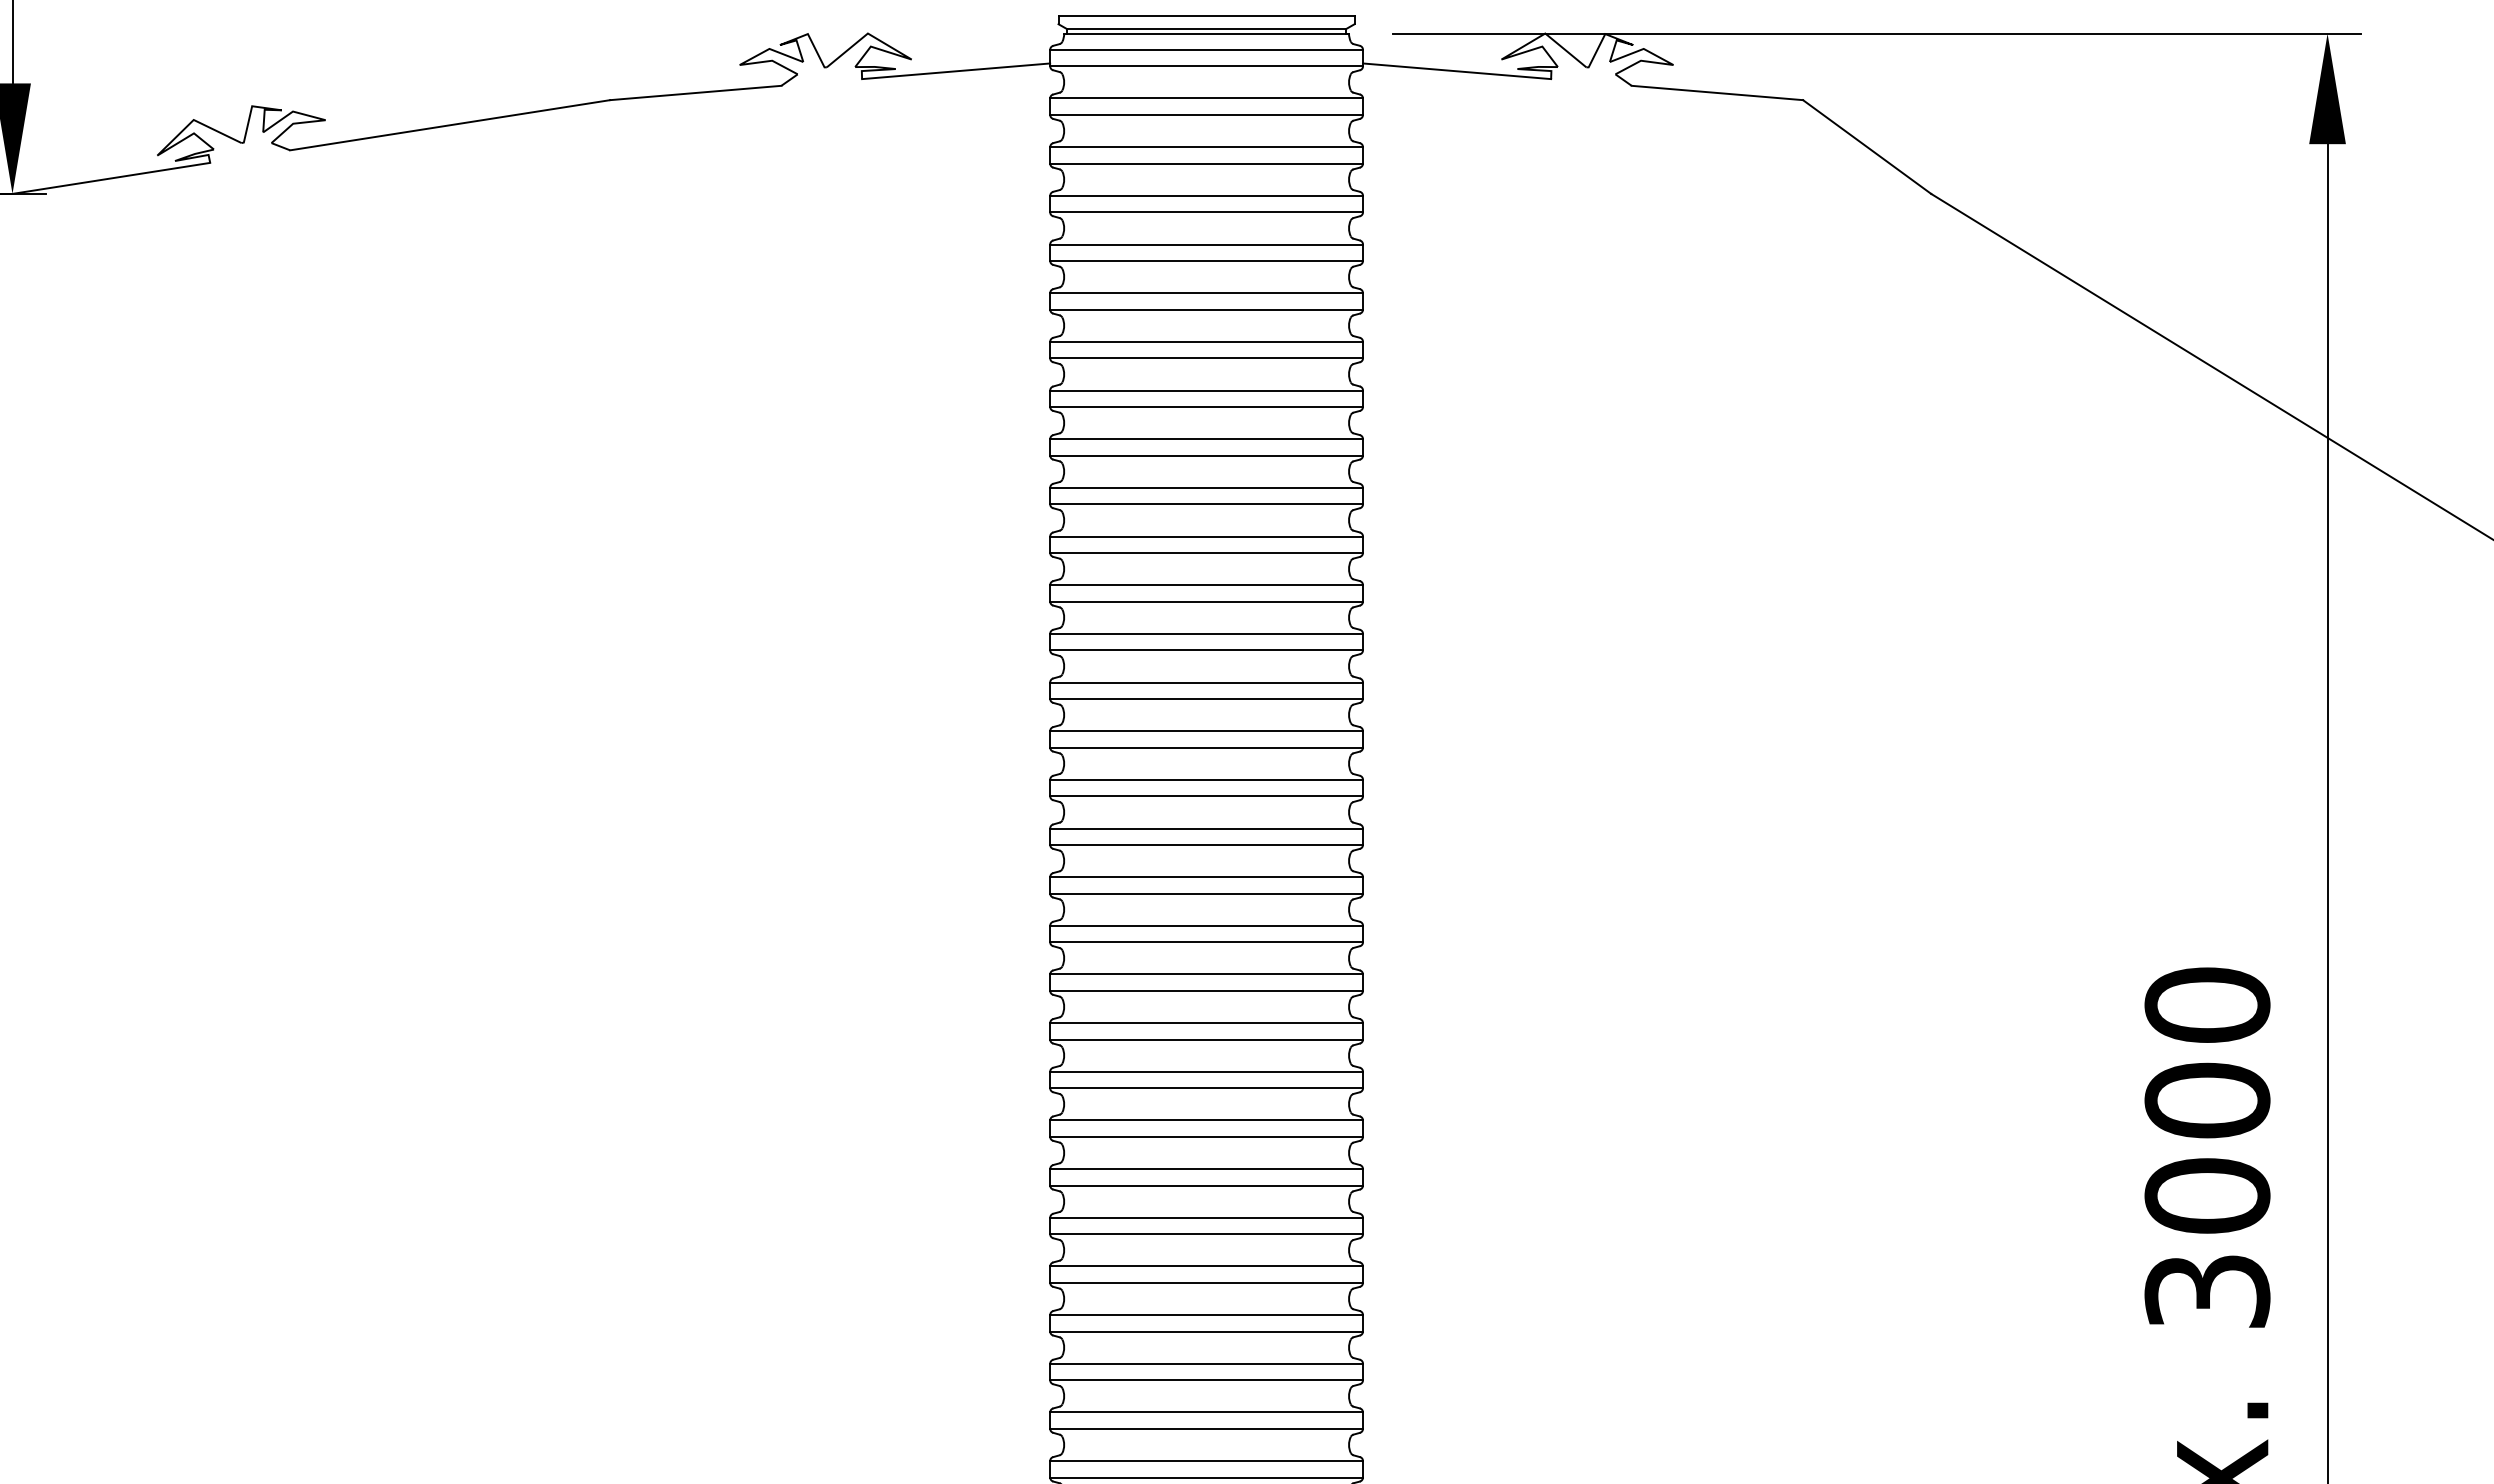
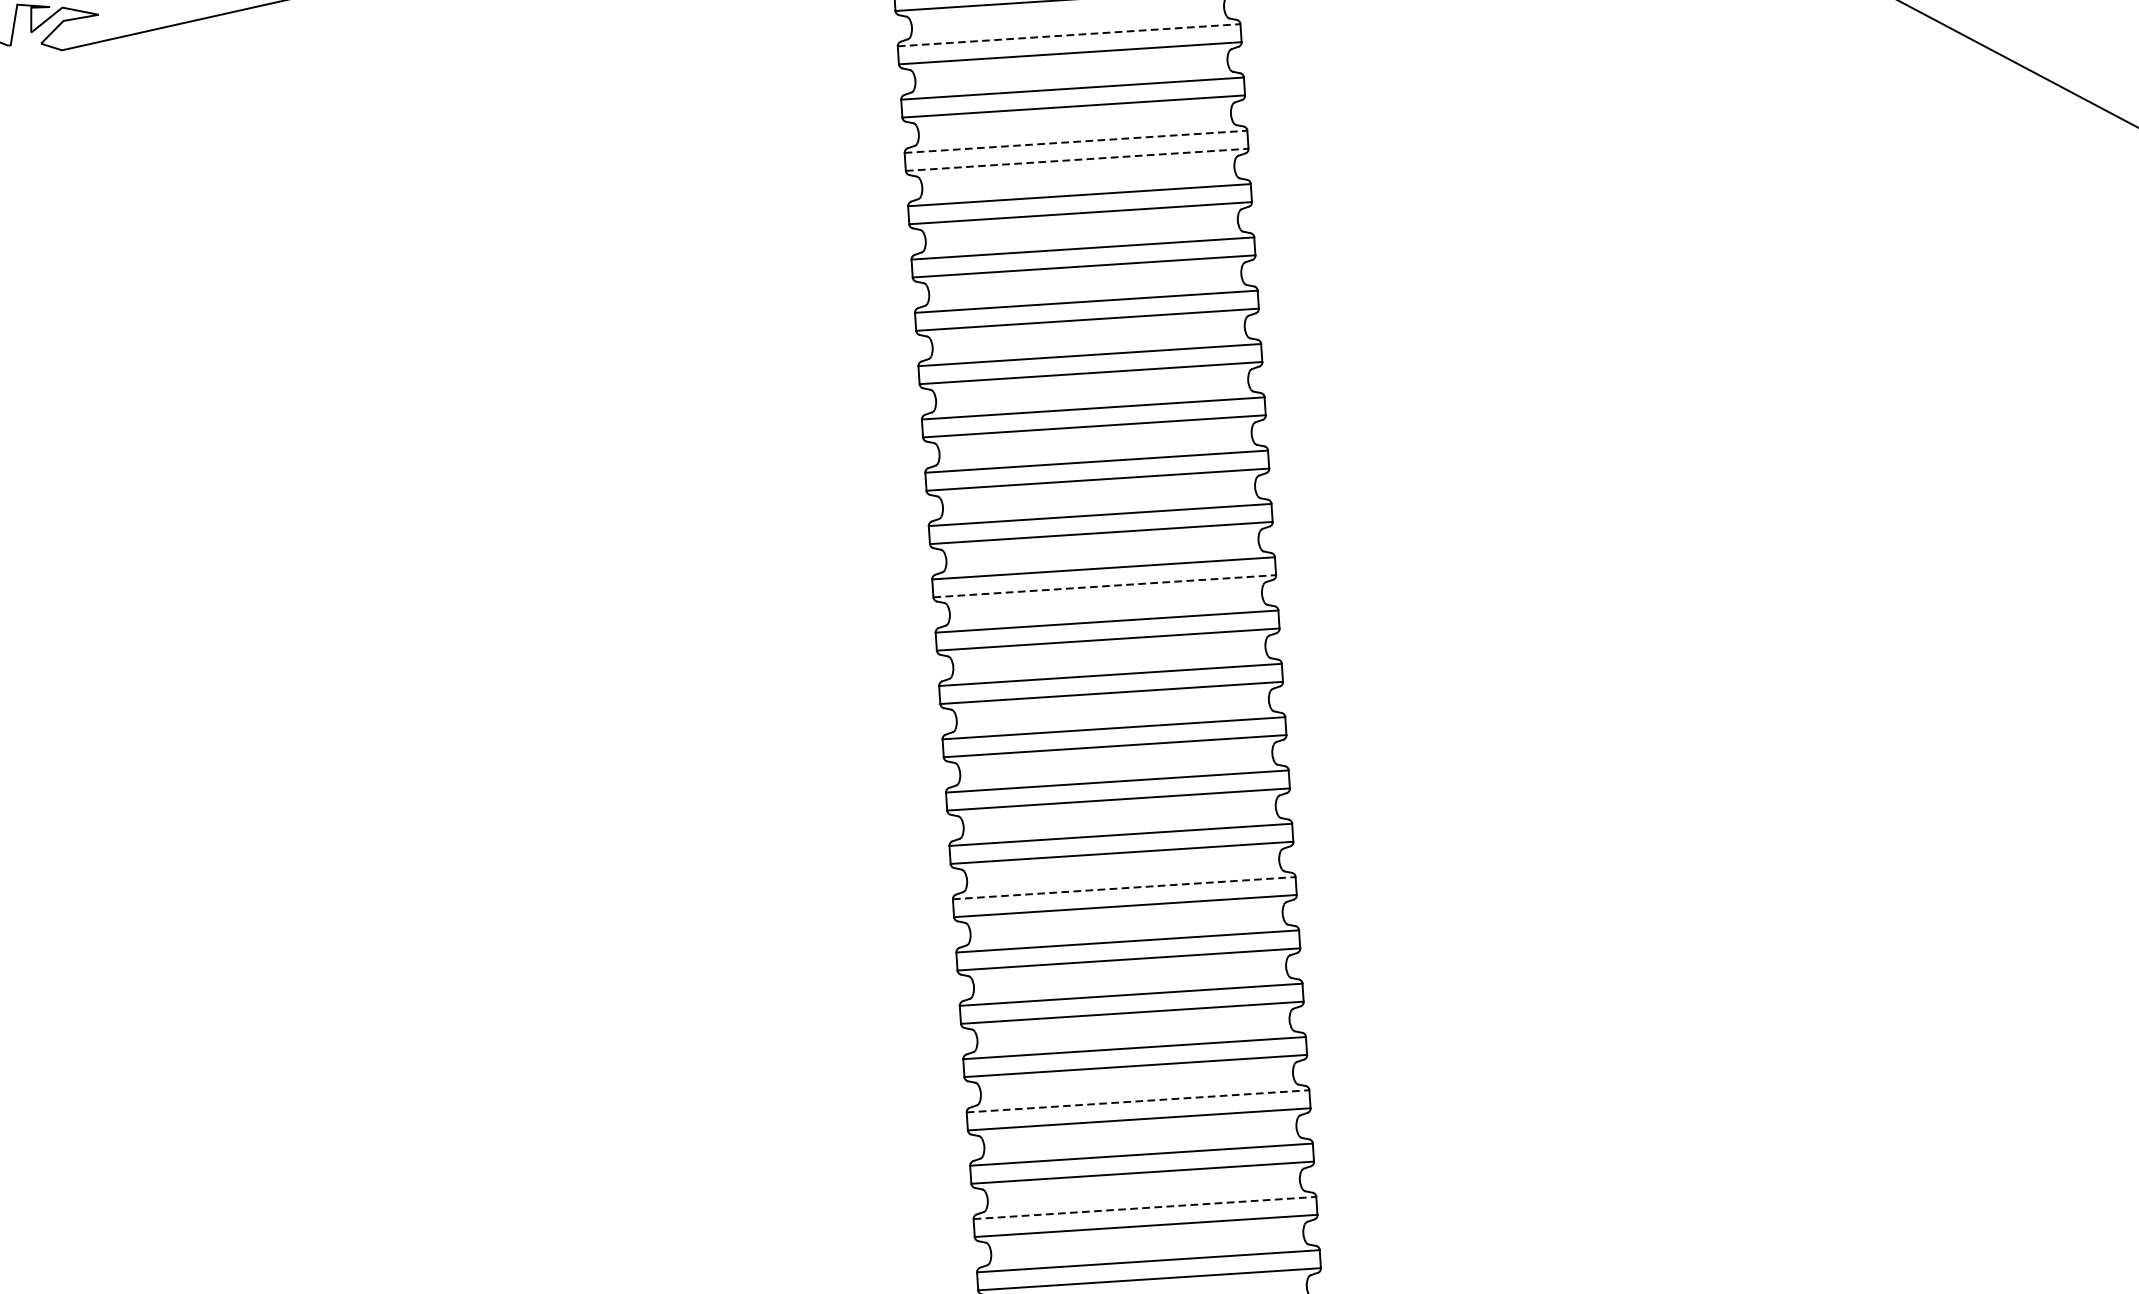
line: (1207, 195) -> (1070, 34), solid -> dashed
line: (1207, 293) -> (1077, 142), solid -> dashed
line: (1207, 309) -> (1078, 159), solid -> dashed
line: (1207, 698) -> (1105, 585), solid -> dashed
line: (1207, 974) -> (1125, 888), solid -> dashed
line: (1207, 1169) -> (1139, 1101), solid -> dashed
line: (1207, 1266) -> (1145, 1207), solid -> dashed

